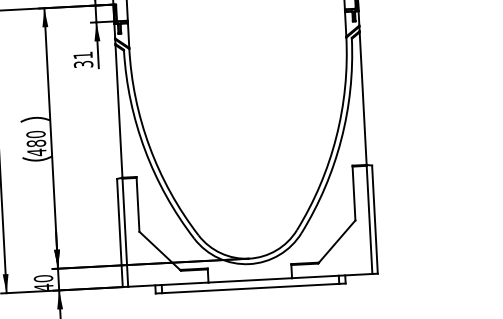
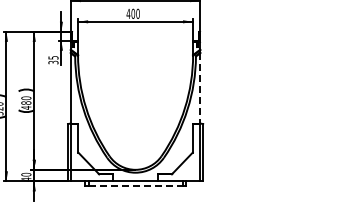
text: (83, 54) -> (53, 57), 31 -> 35
line: (363, 98) -> (200, 88), solid -> dashed
line: (250, 288) -> (135, 185), solid -> dashed

